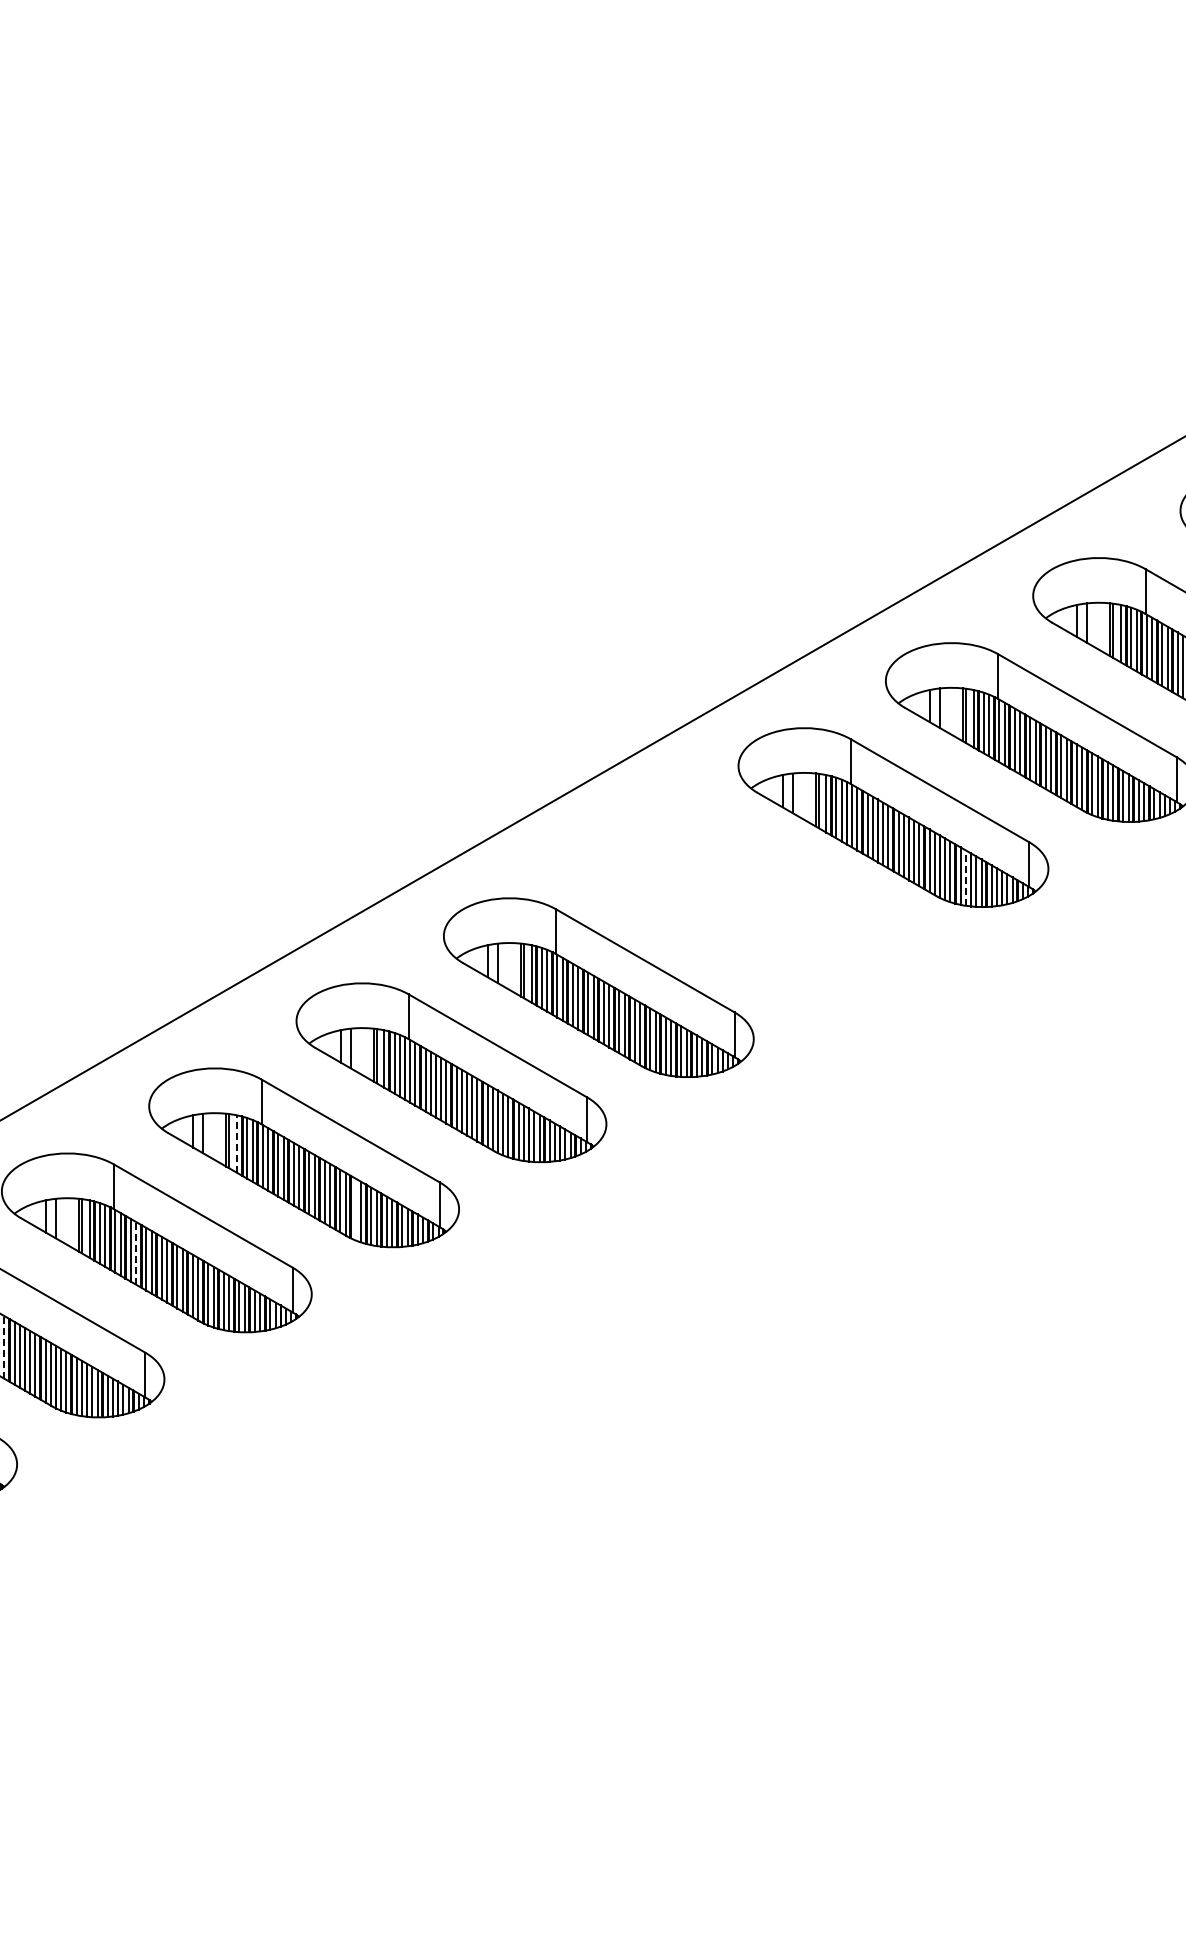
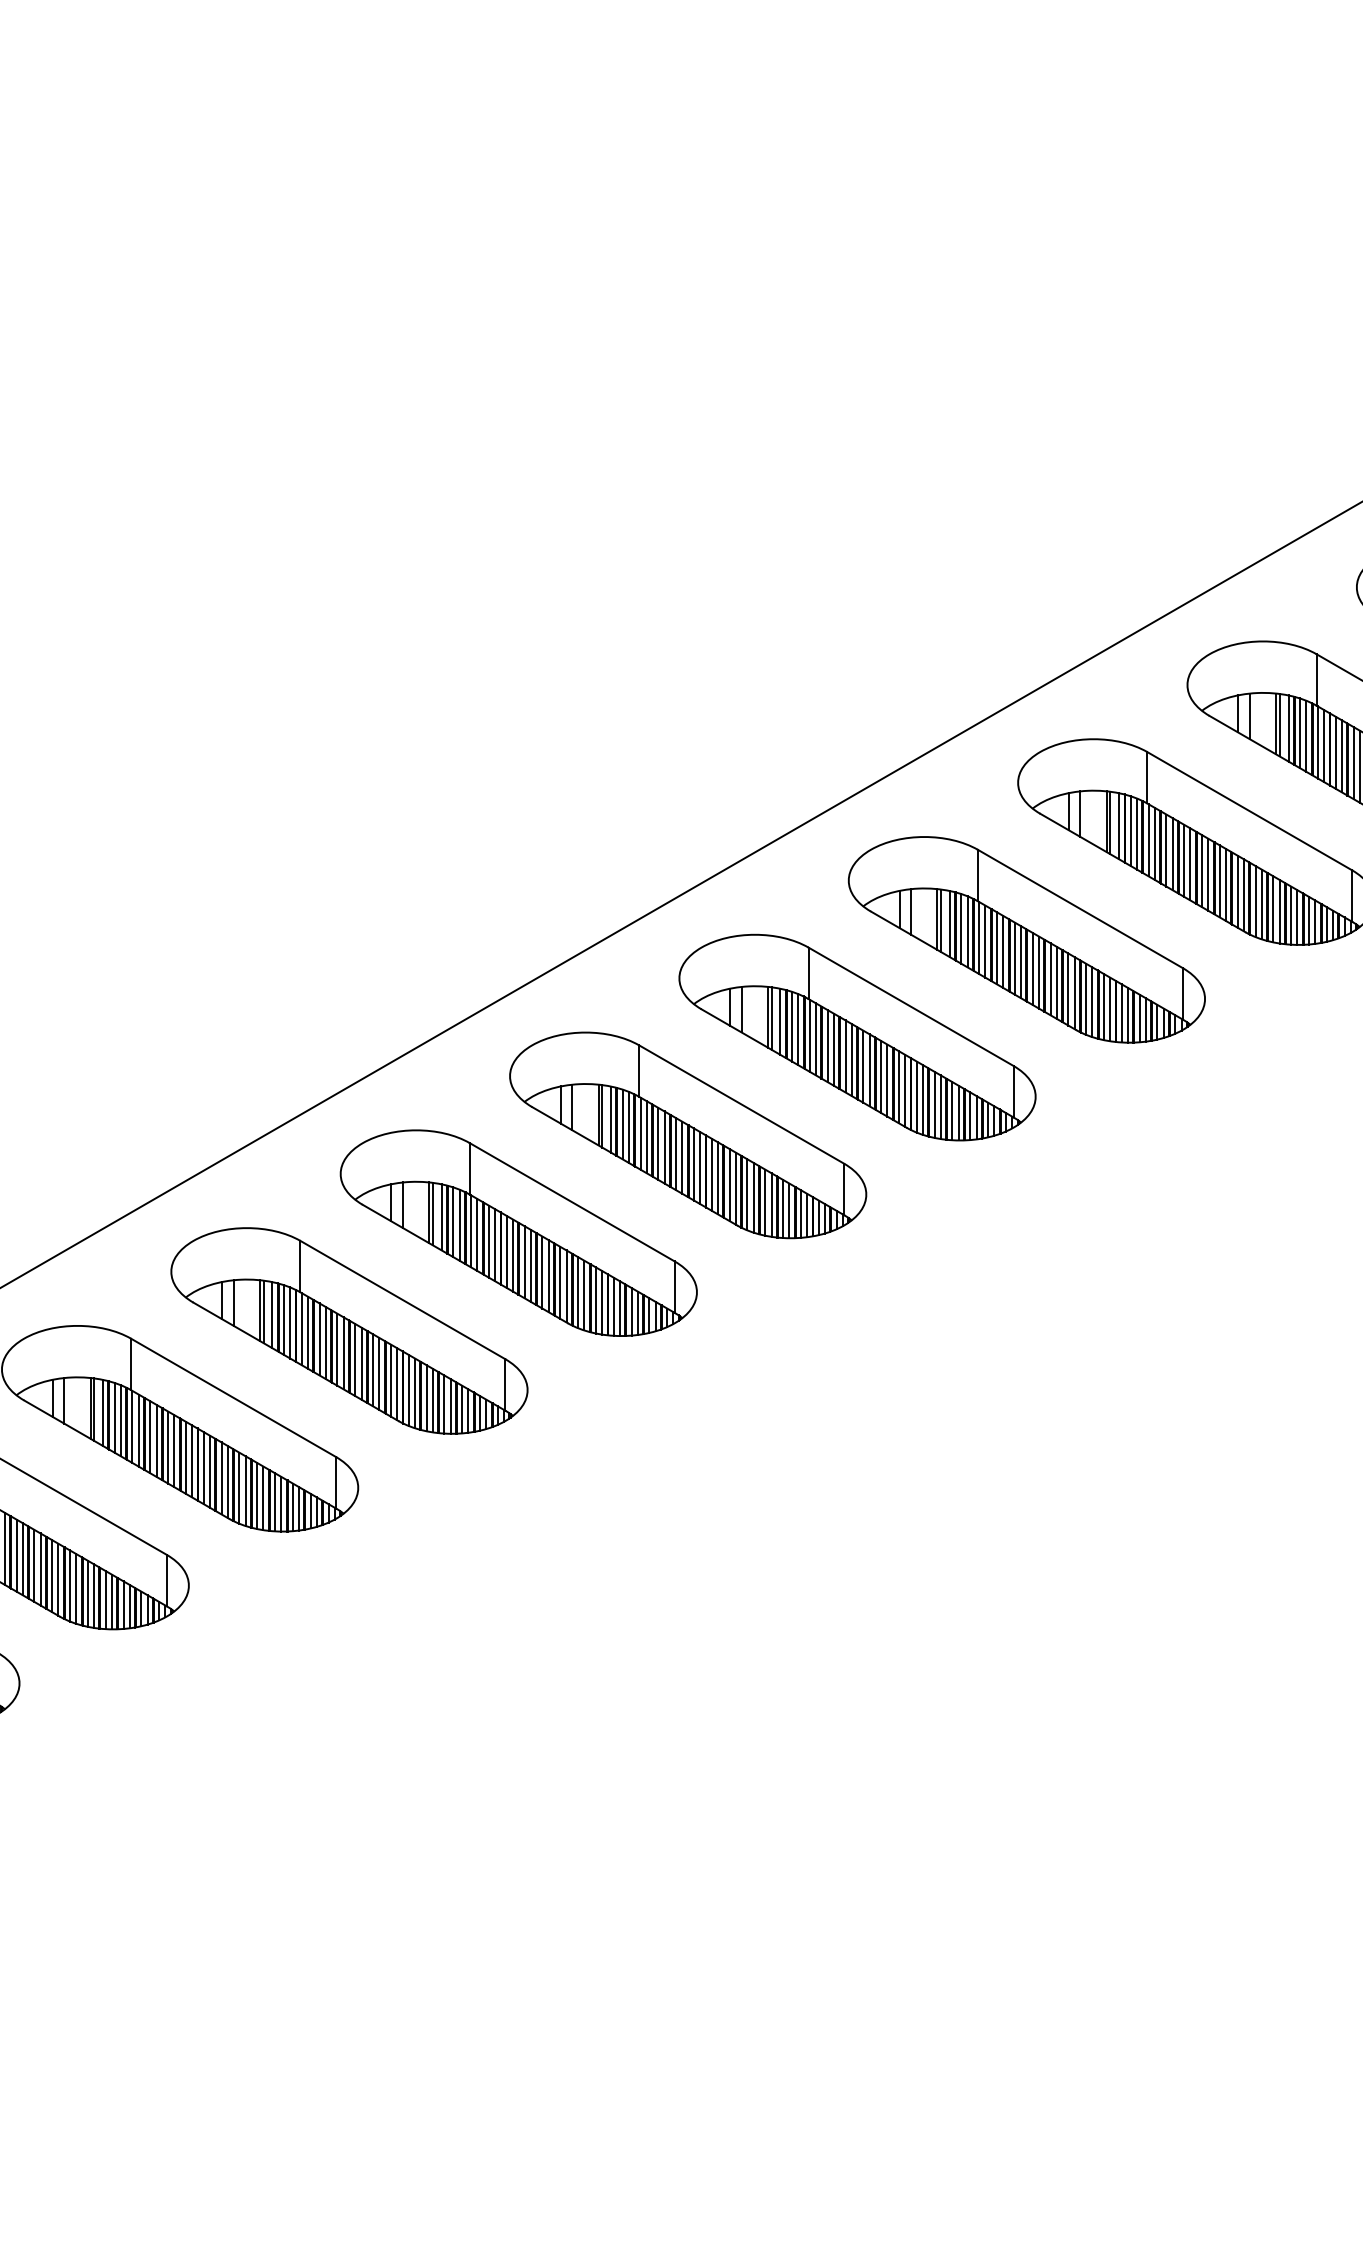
line: (965, 878) -> (1109, 1009), dashed -> solid
part: (745, 902) -> (856, 1037), added
line: (237, 1144) -> (272, 1315), dashed -> solid
line: (355, 1209) -> (408, 1390), added
line: (136, 1252) -> (156, 1439), dashed -> solid
line: (4, 1346) -> (5, 1547), dashed -> solid

